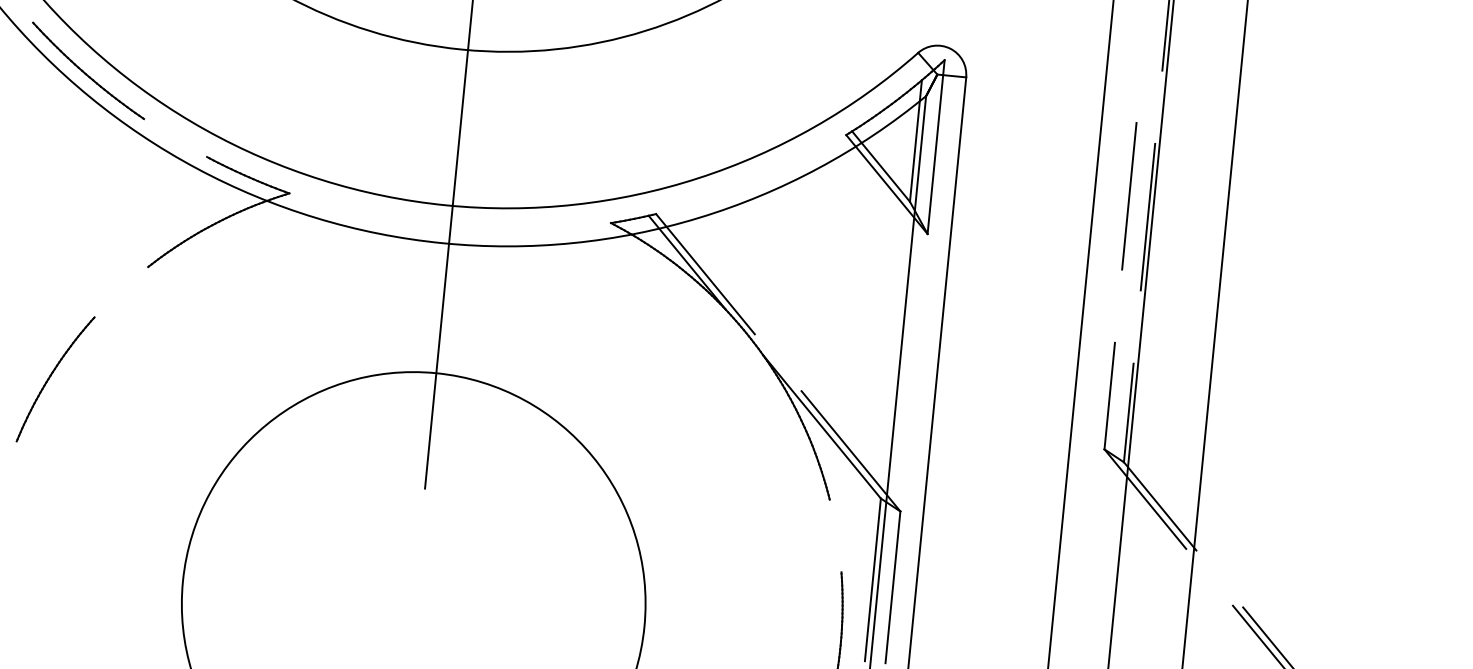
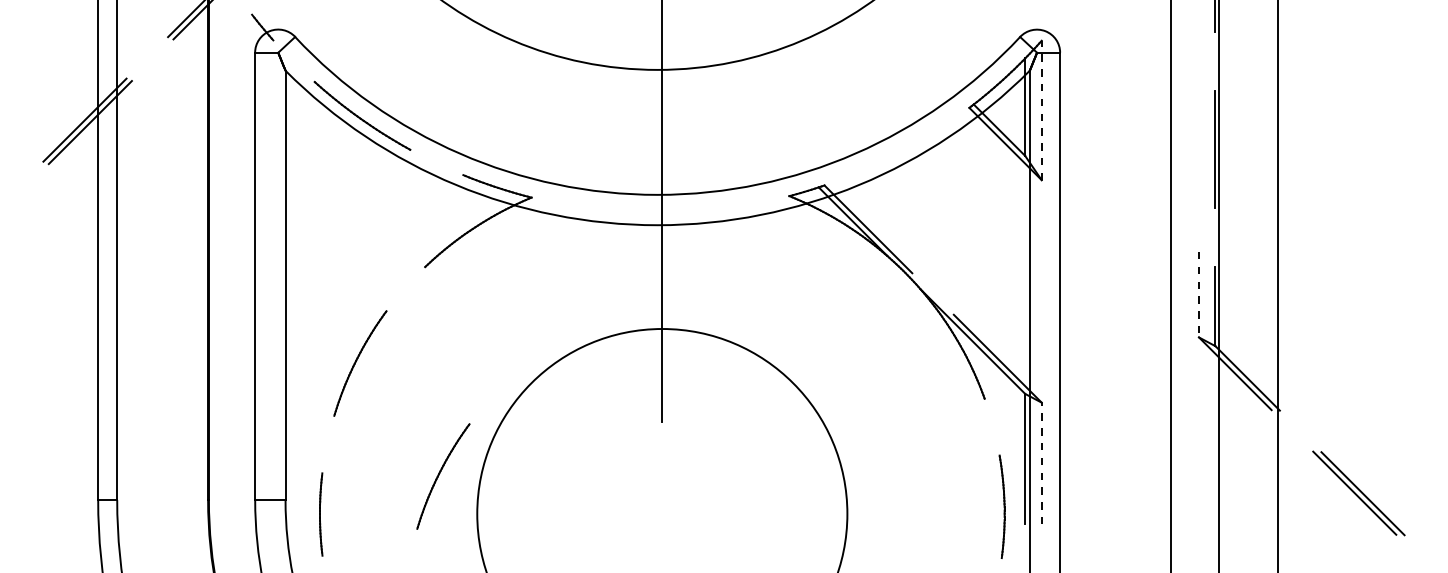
line: (935, 147) -> (1041, 110), solid -> dashed
line: (1129, 196) -> (1199, 134), removed
line: (1110, 395) -> (1199, 294), solid -> dashed
part: (145, 530) -> (443, 476), added
line: (892, 587) -> (1041, 463), solid -> dashed

